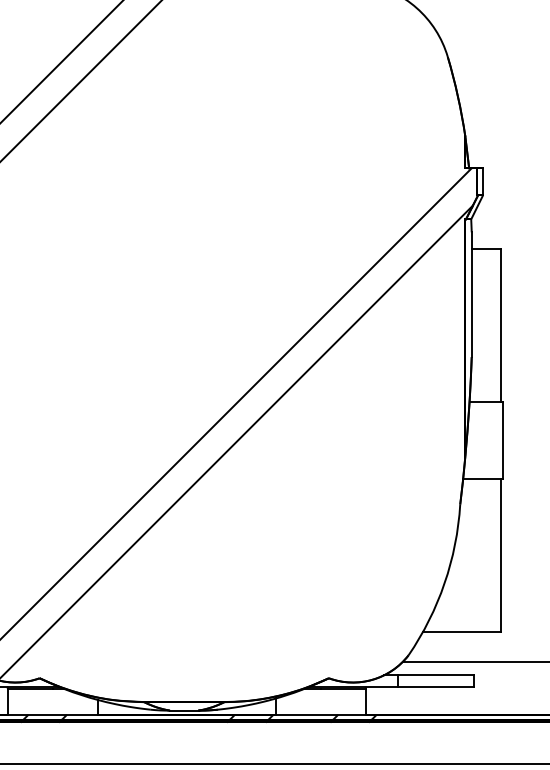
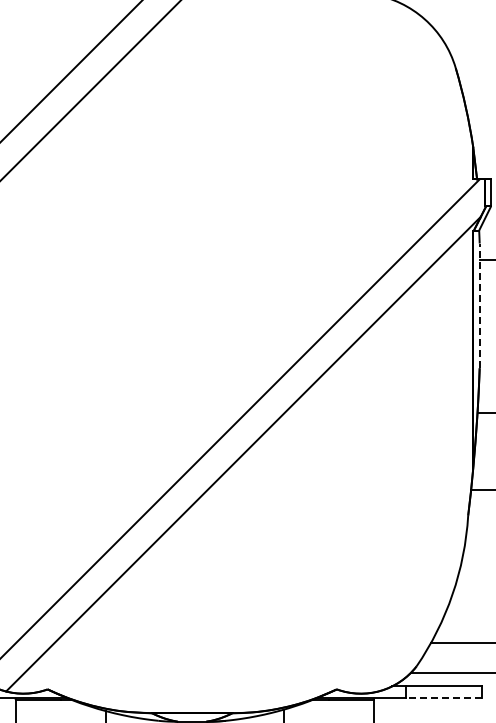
line: (471, 294) -> (479, 305), solid -> dashed
line: (435, 686) -> (443, 697), solid -> dashed

